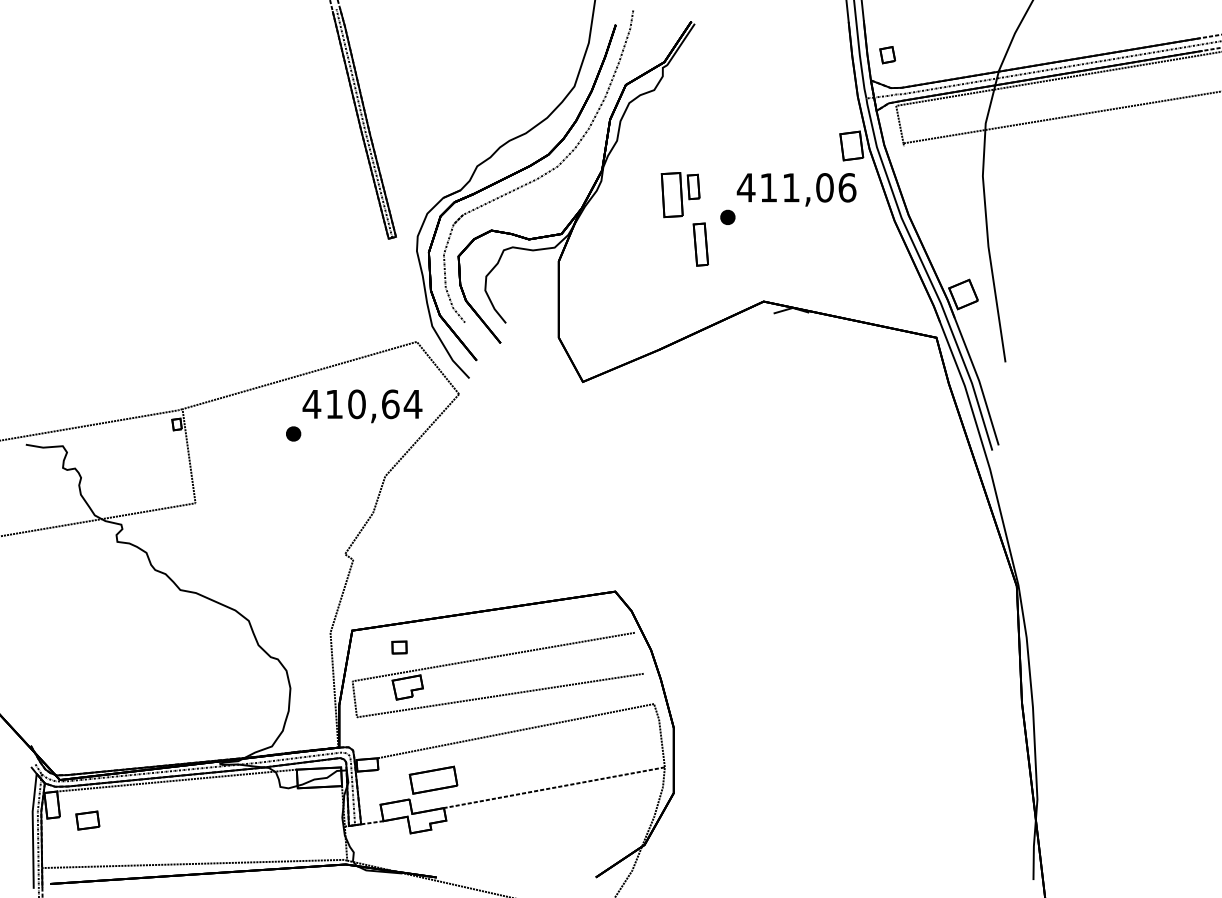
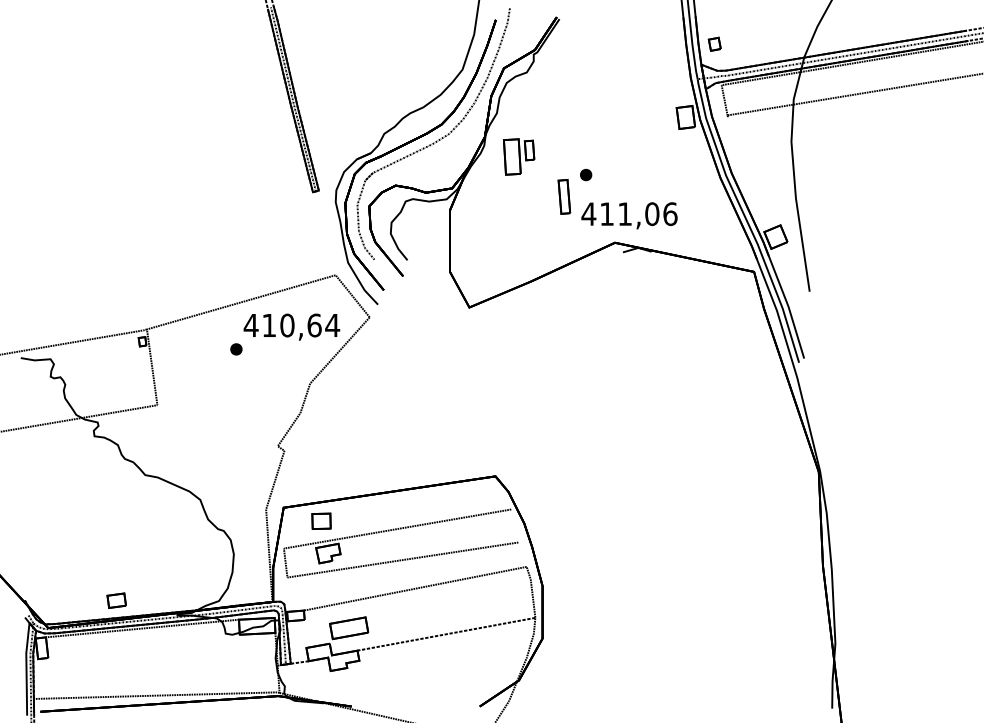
text: (796, 189) -> (629, 215), moved
part: (681, 194) -> (519, 156), moved
part: (399, 647) -> (321, 521), size x1.6
part: (87, 820) -> (116, 600), moved

